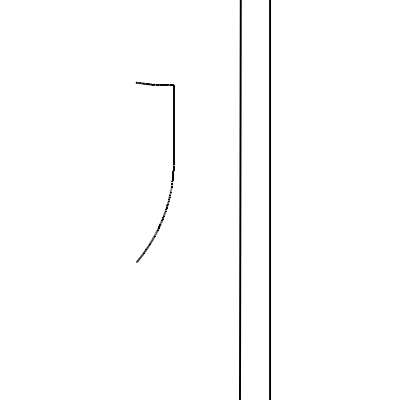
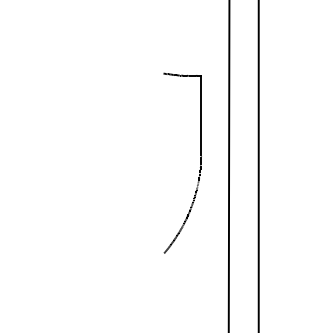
part: (172, 171) -> (200, 162), moved

